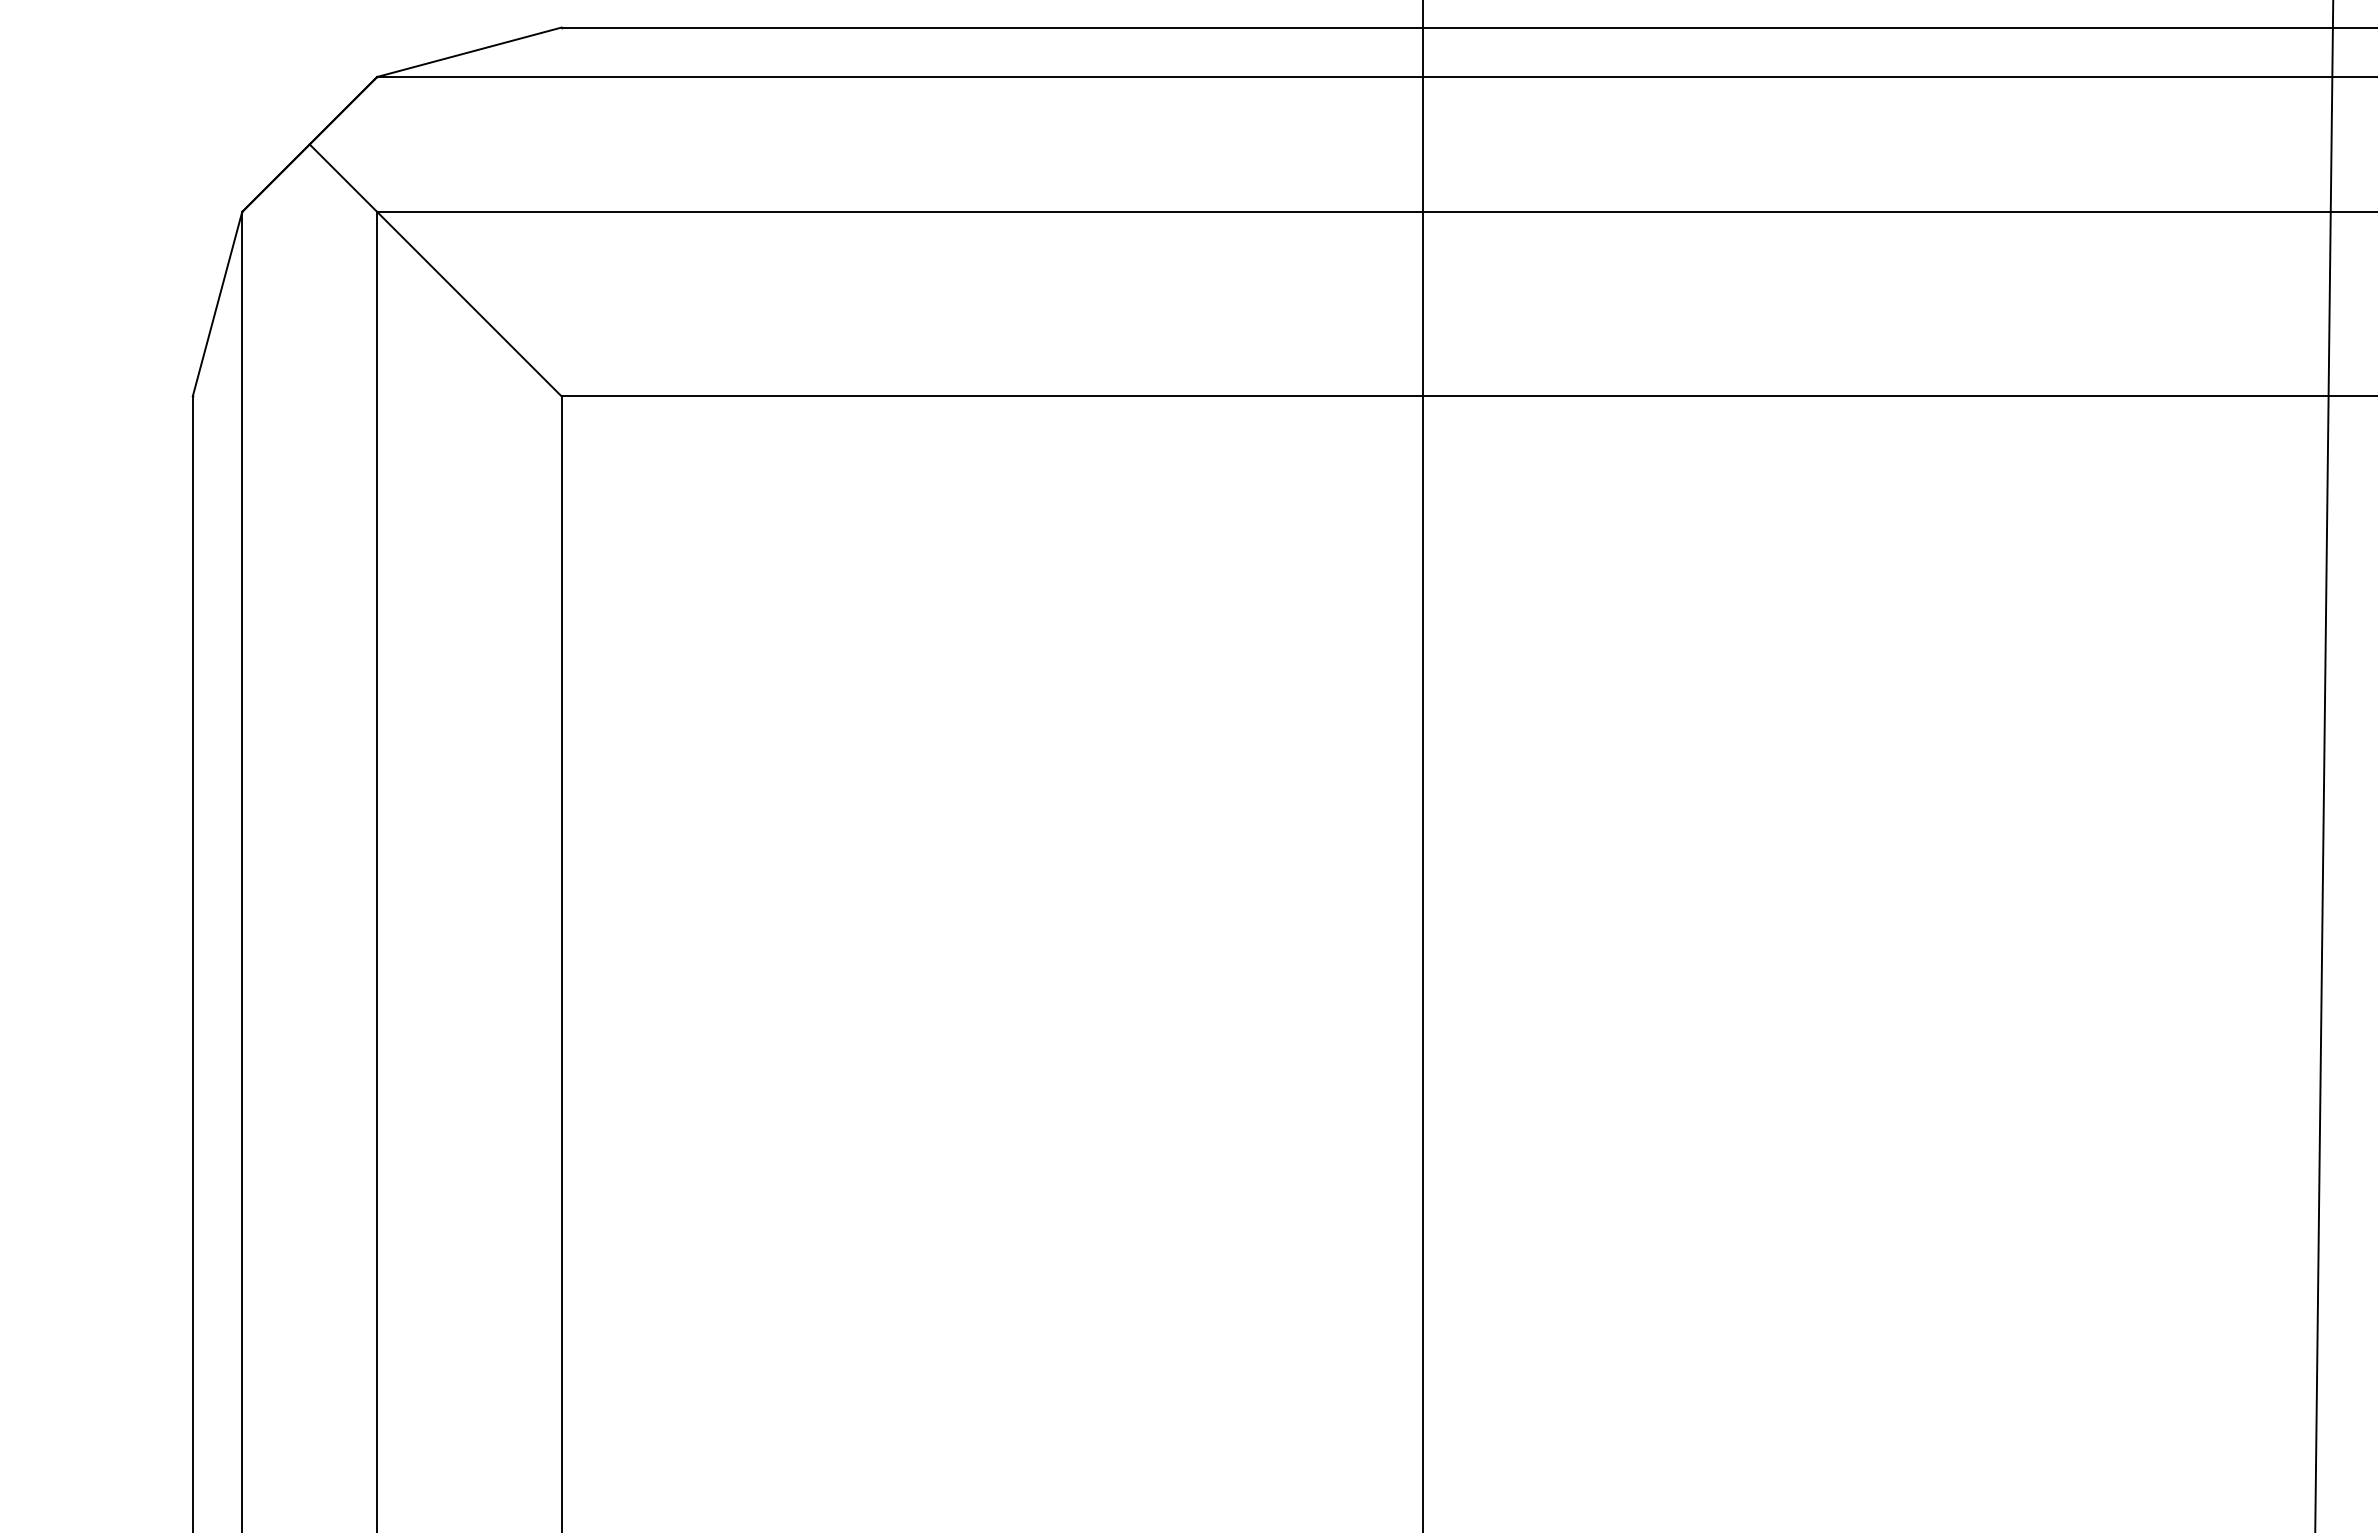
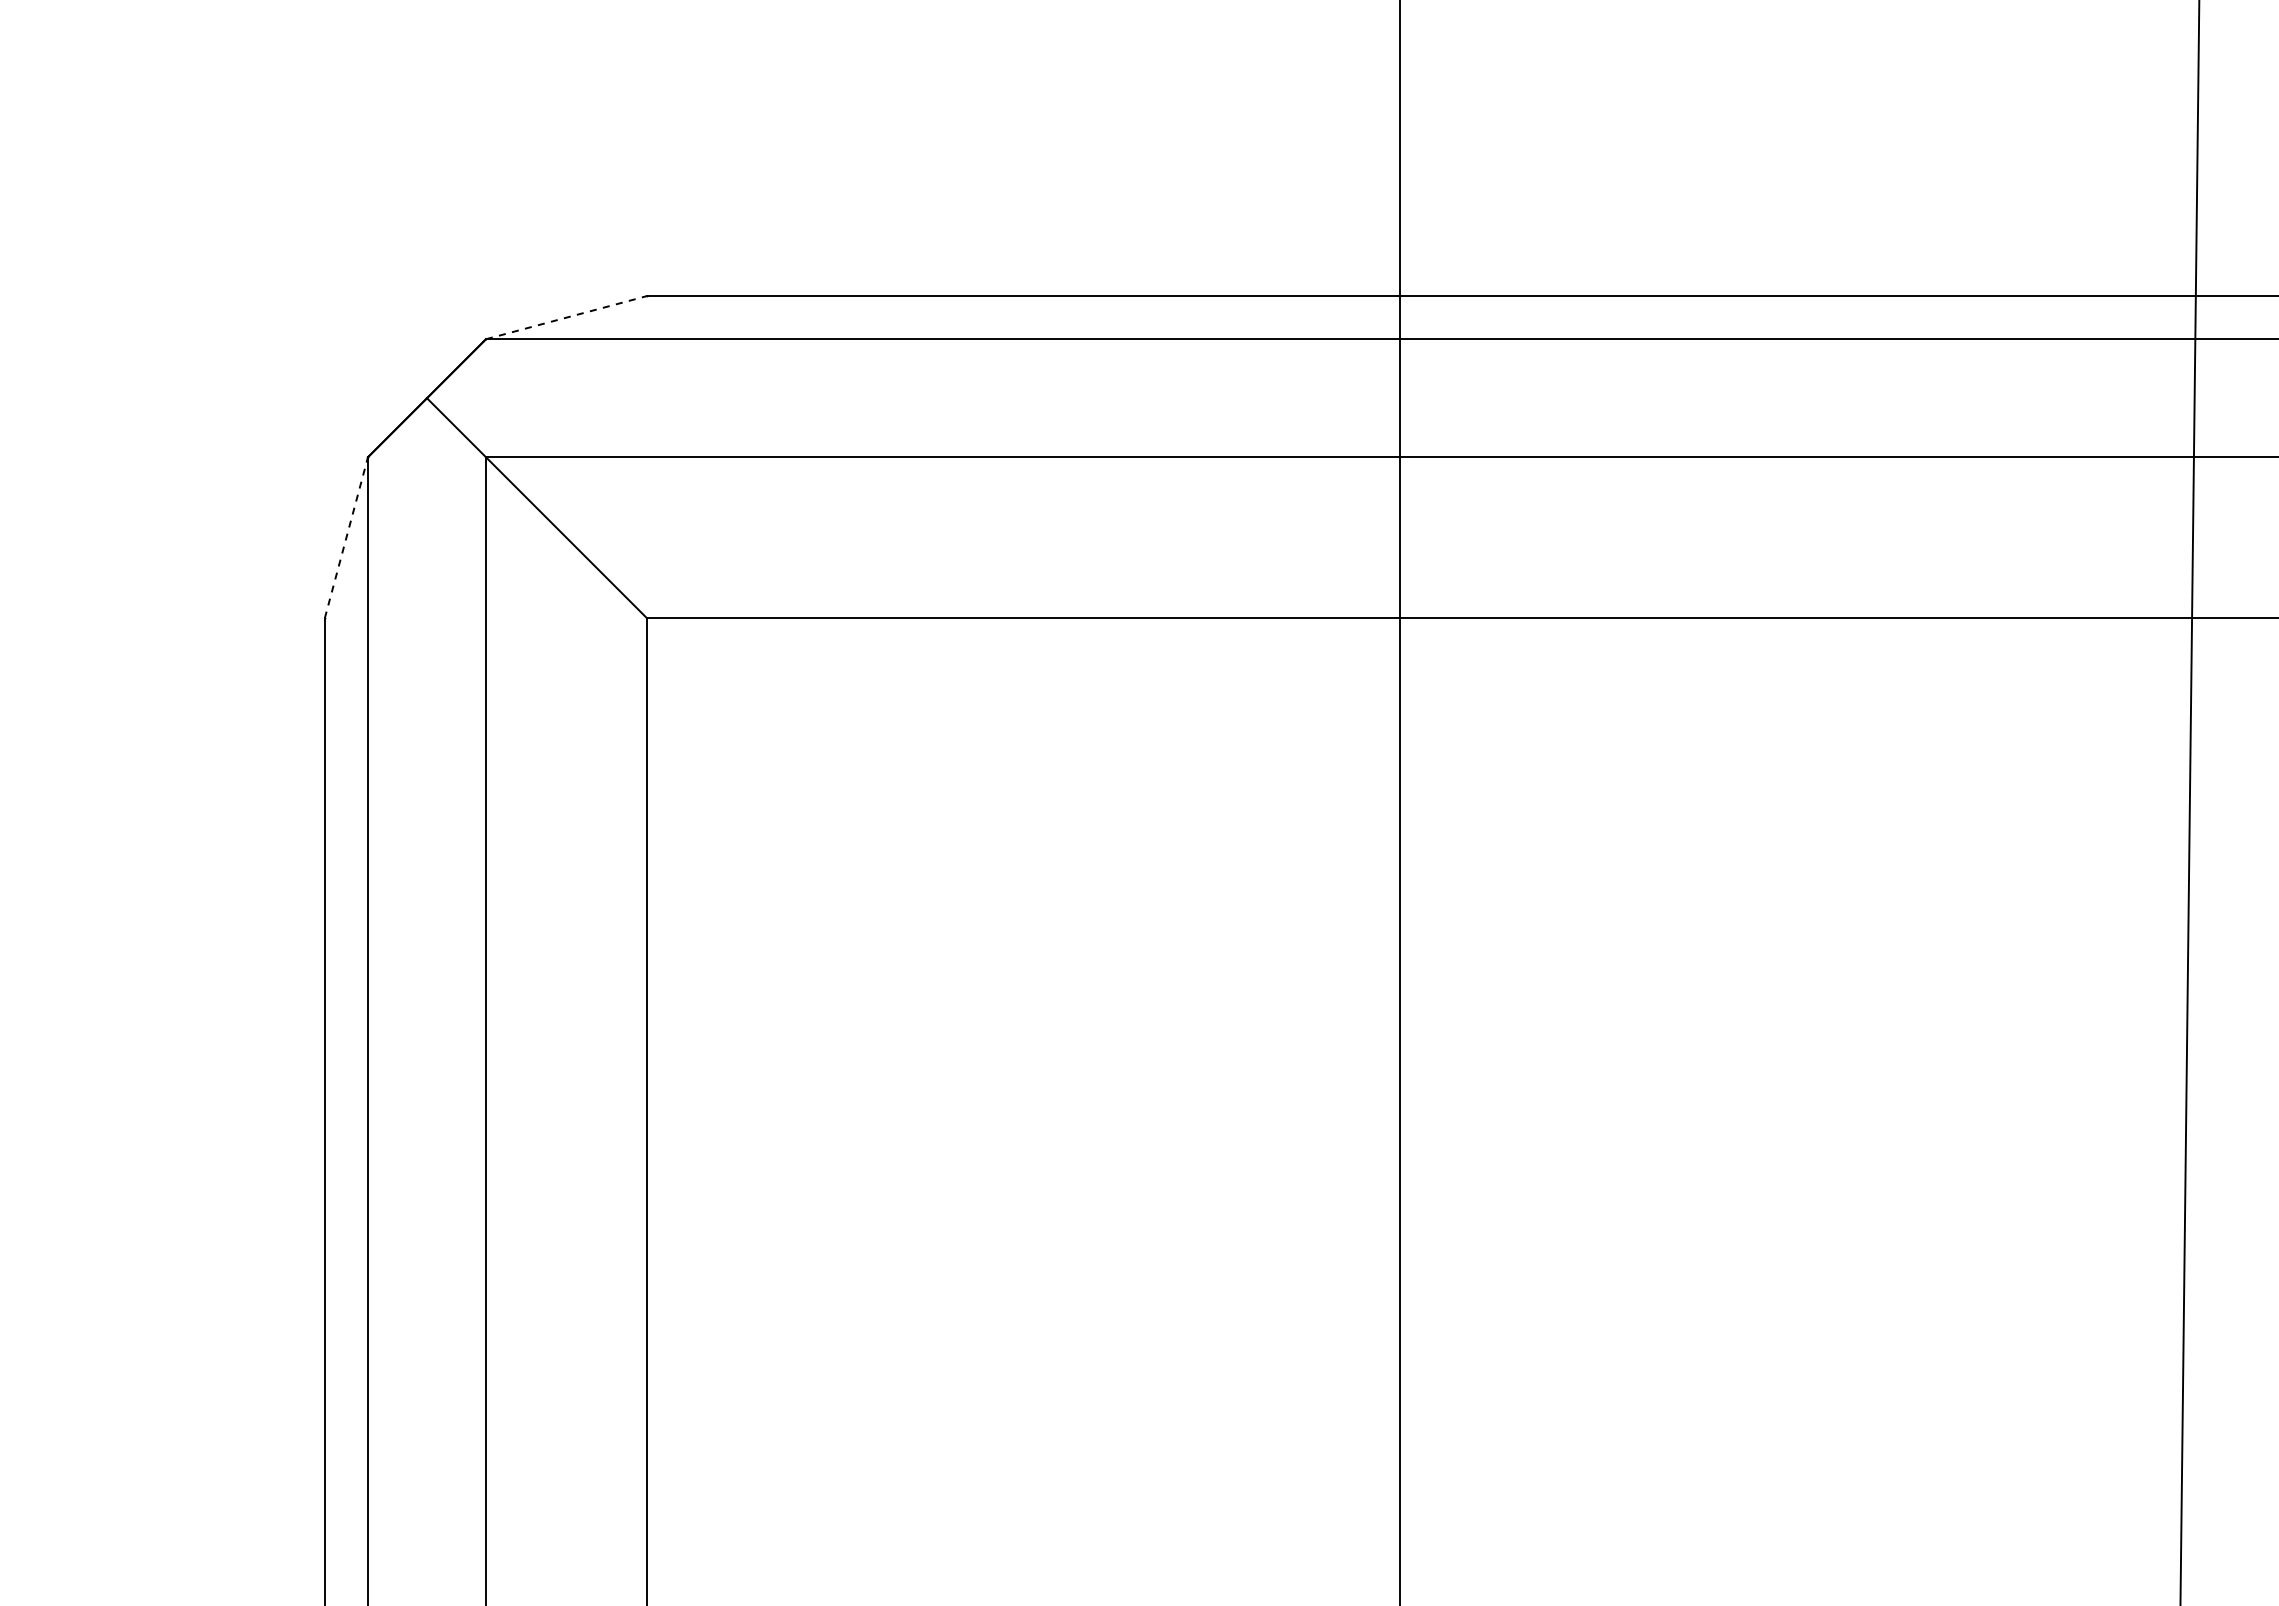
line: (470, 52) -> (567, 317), solid -> dashed
line: (217, 303) -> (346, 537), solid -> dashed

